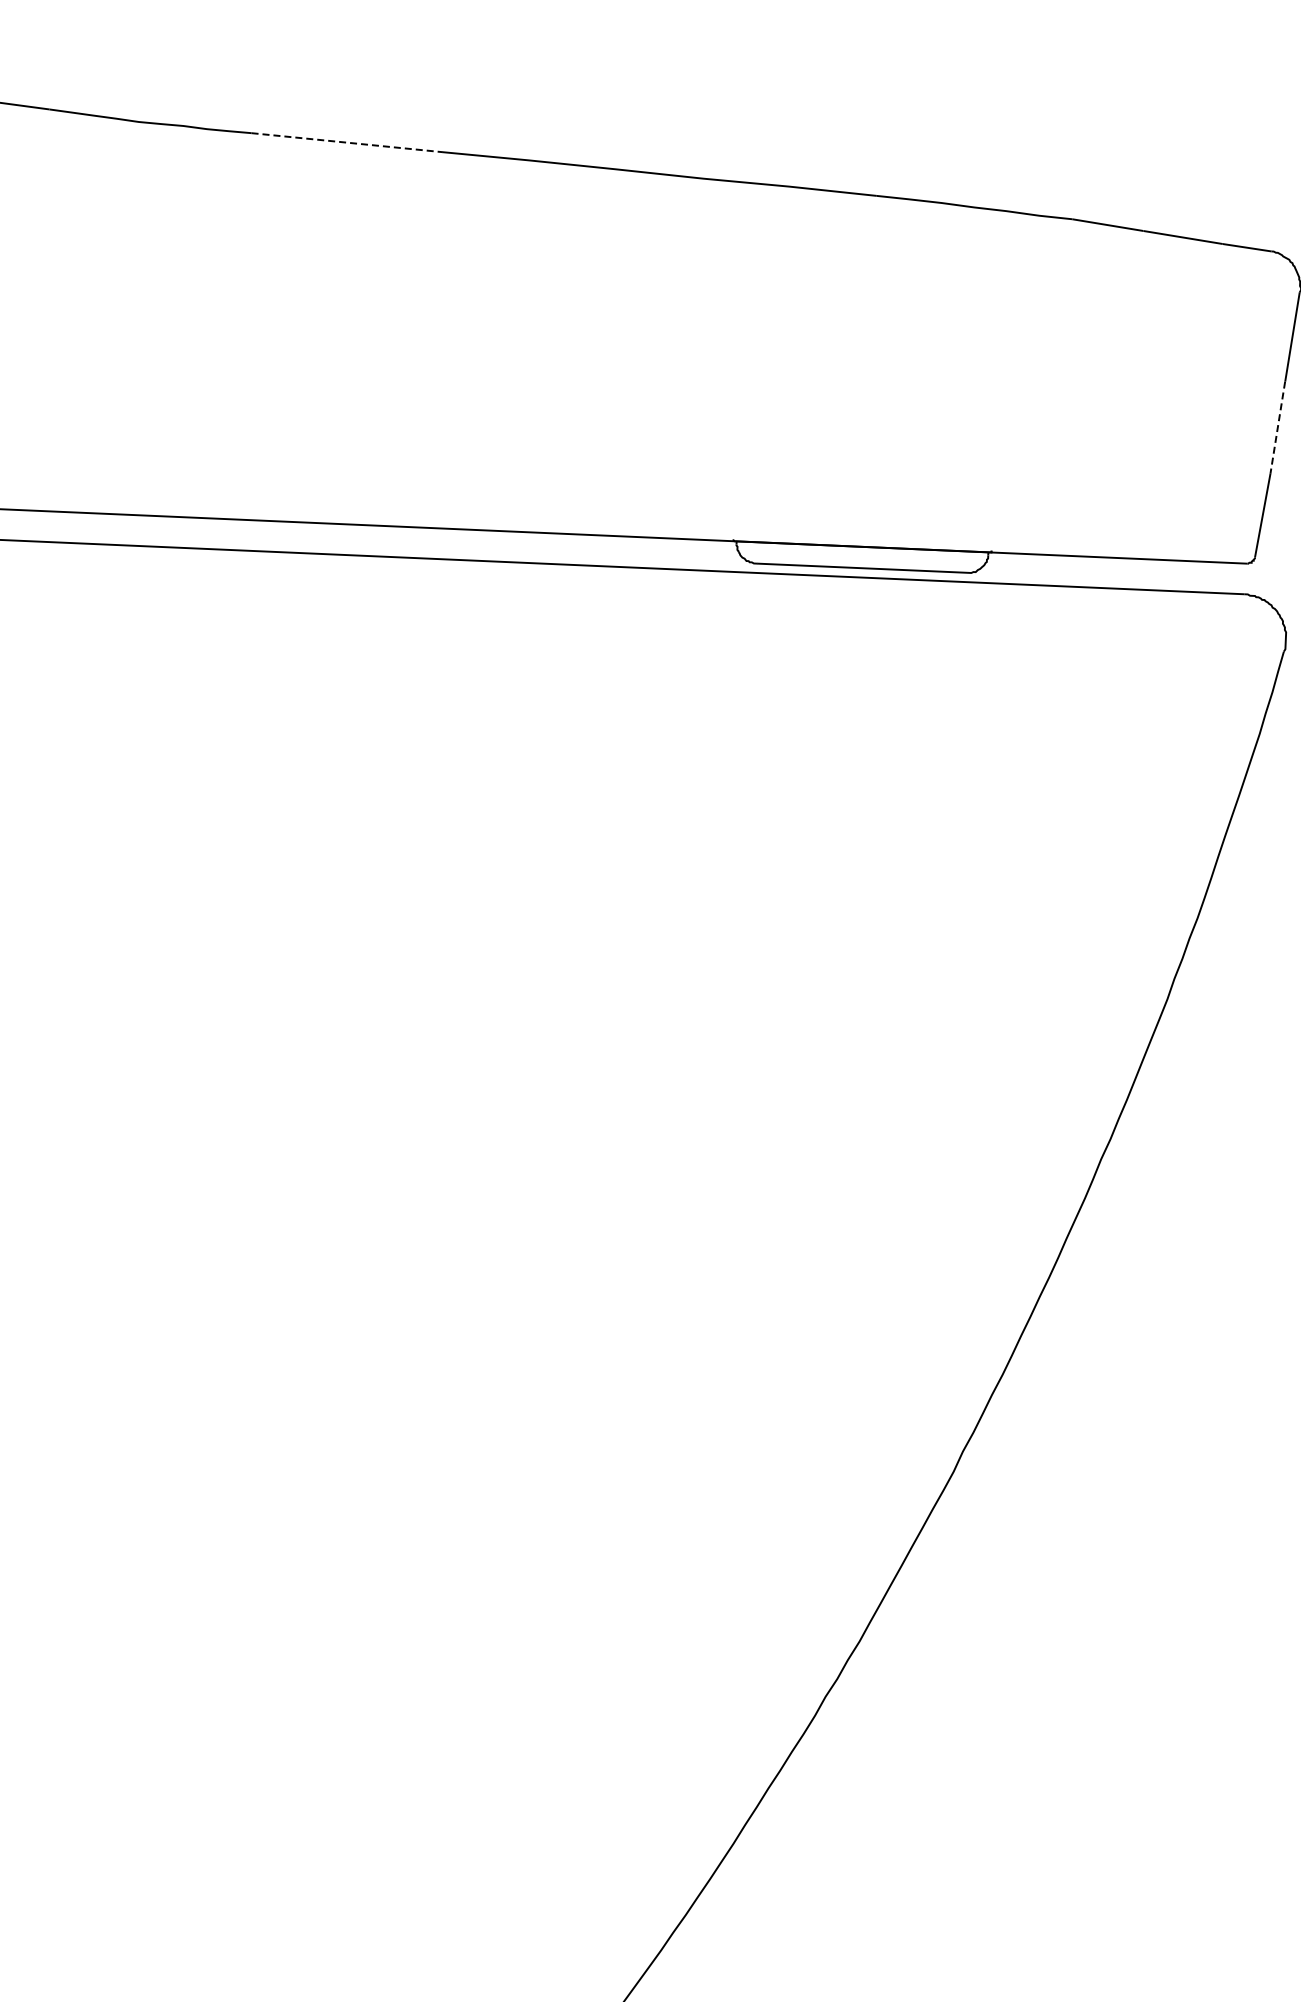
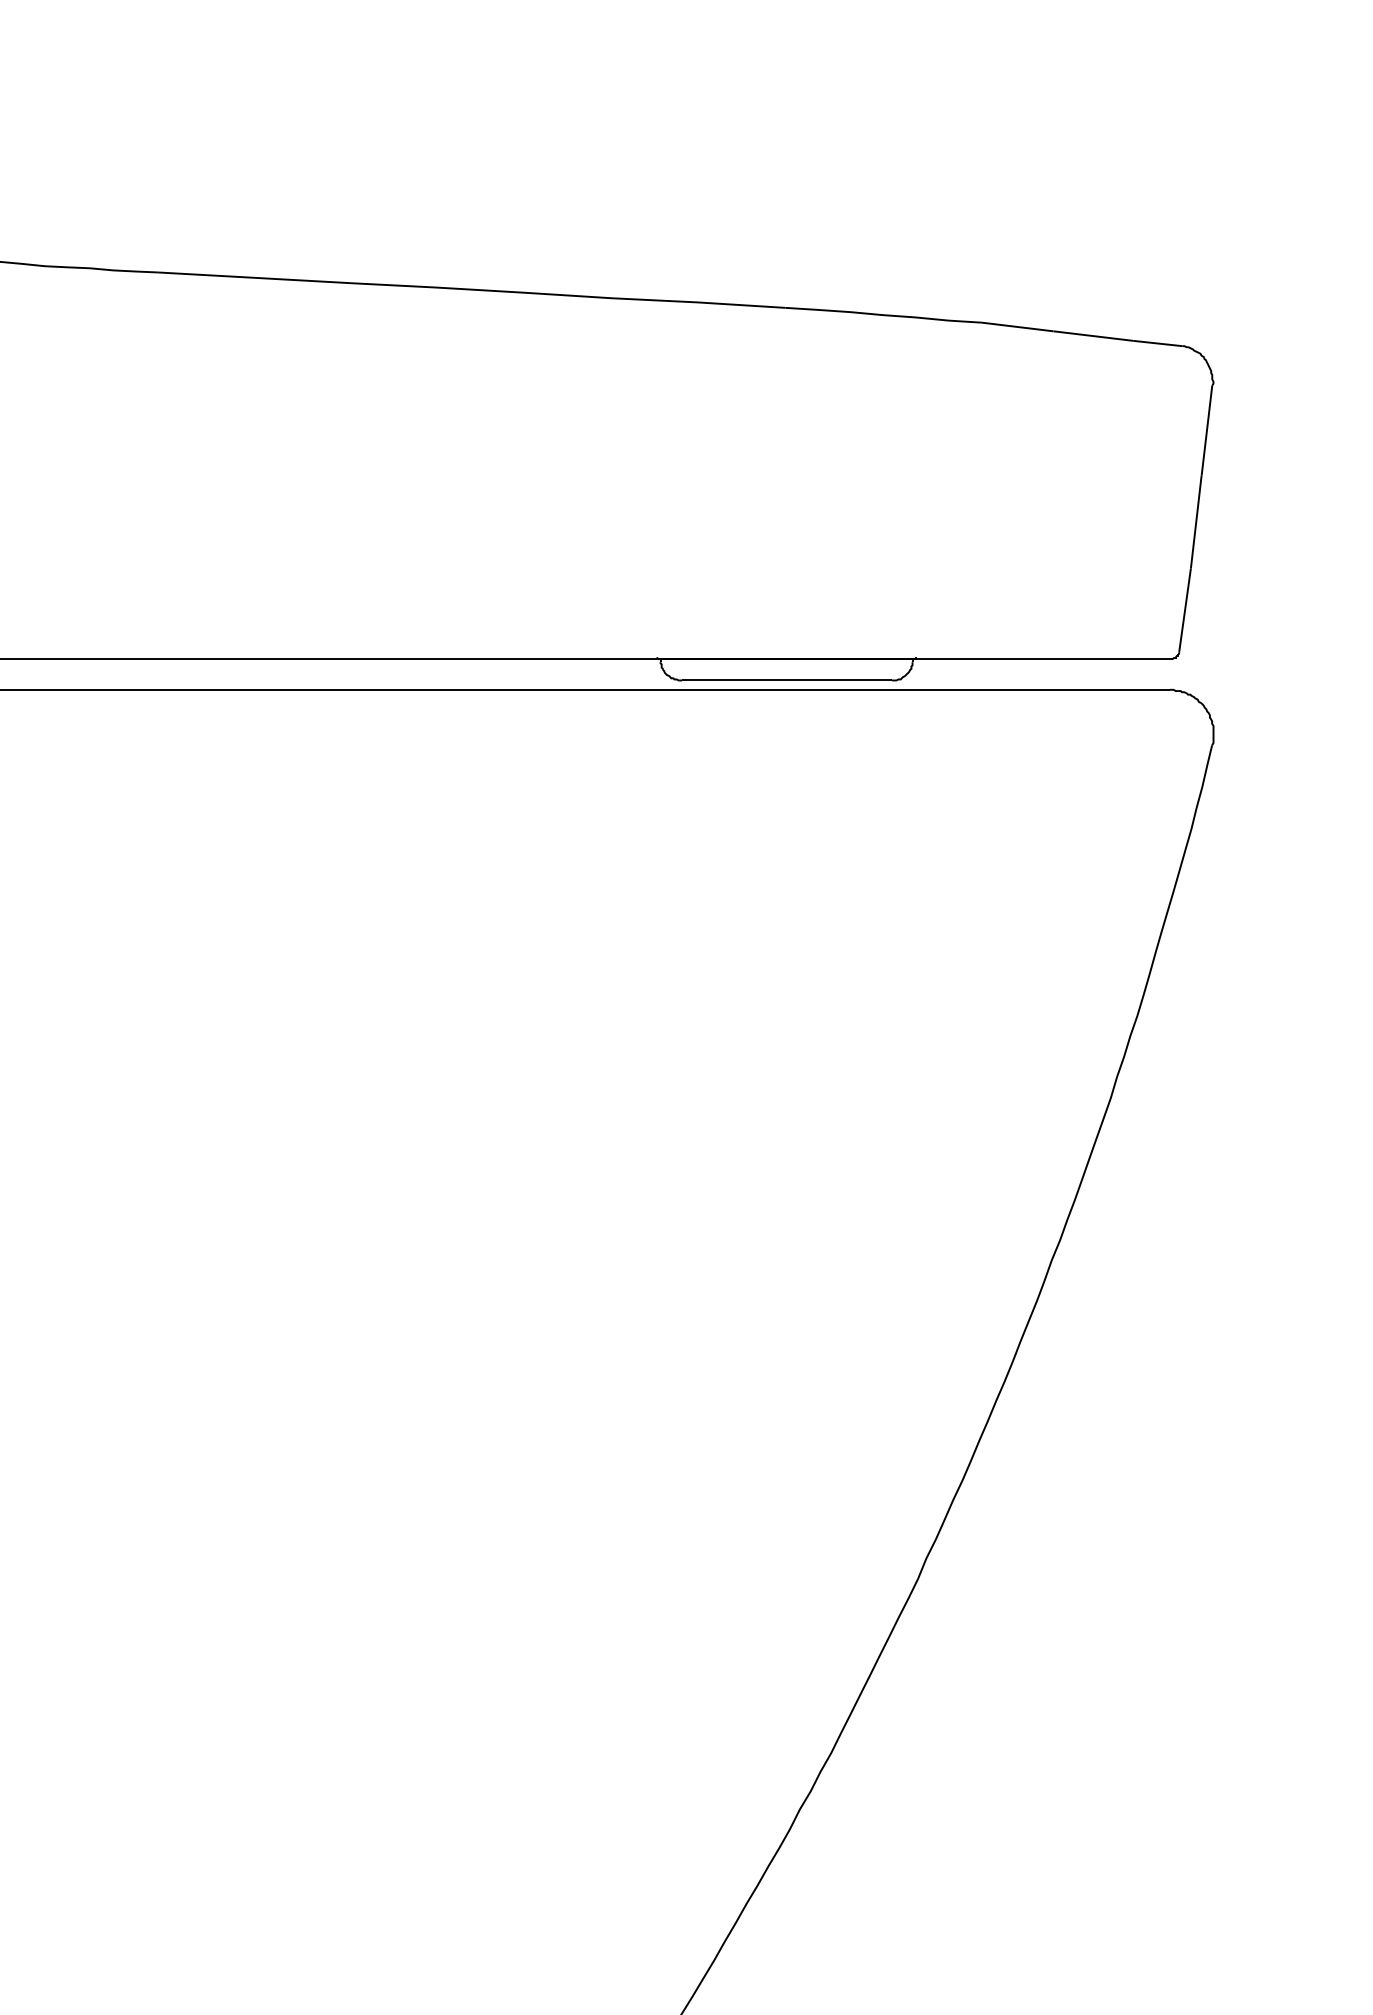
line: (347, 142) -> (254, 277), dashed -> solid
line: (1278, 428) -> (1196, 522), dashed -> solid

